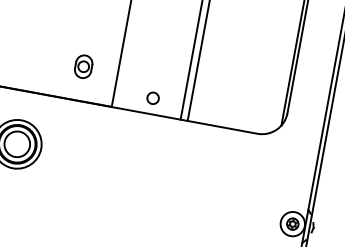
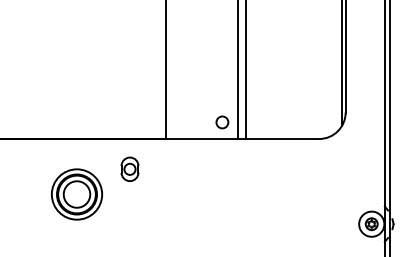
part: (83, 65) -> (129, 168), moved
circle: (153, 98) -> (222, 122), moved

